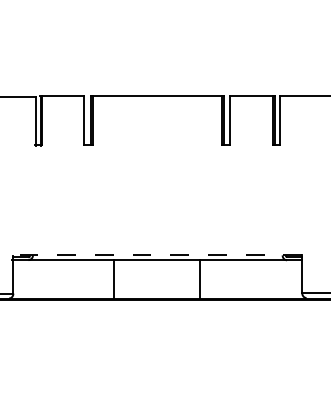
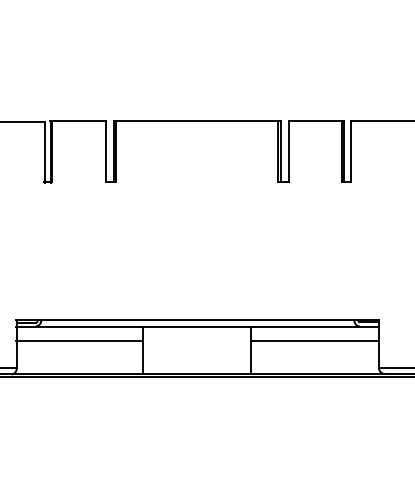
line: (157, 255) -> (197, 320), dashed -> solid
line: (63, 271) -> (79, 340), added
line: (251, 271) -> (315, 340), added

